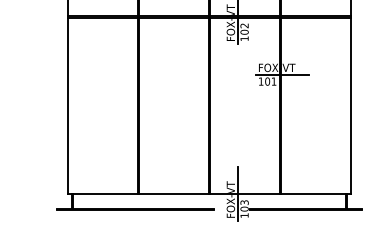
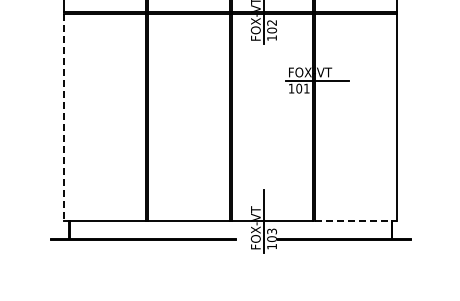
line: (68, 106) -> (64, 117), solid -> dashed
line: (316, 194) -> (356, 221), solid -> dashed

